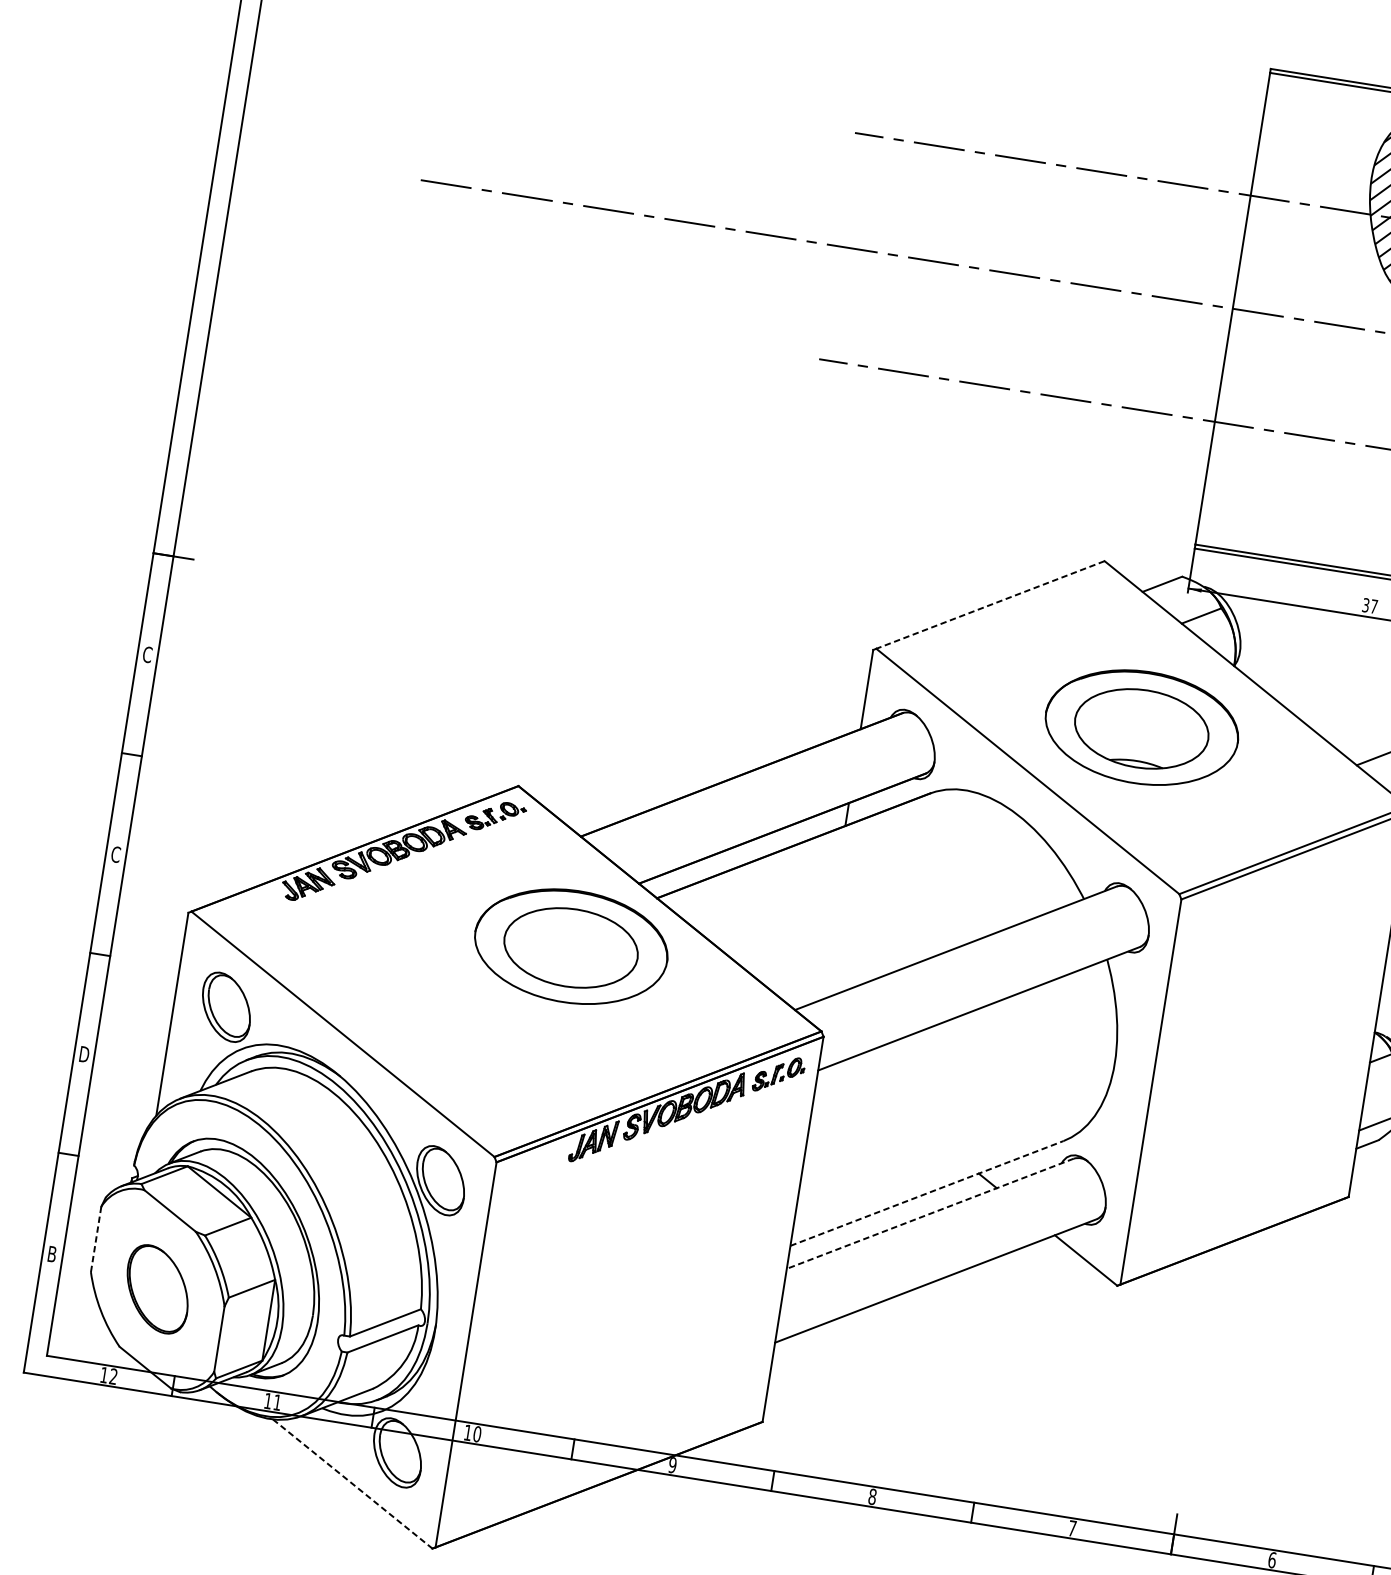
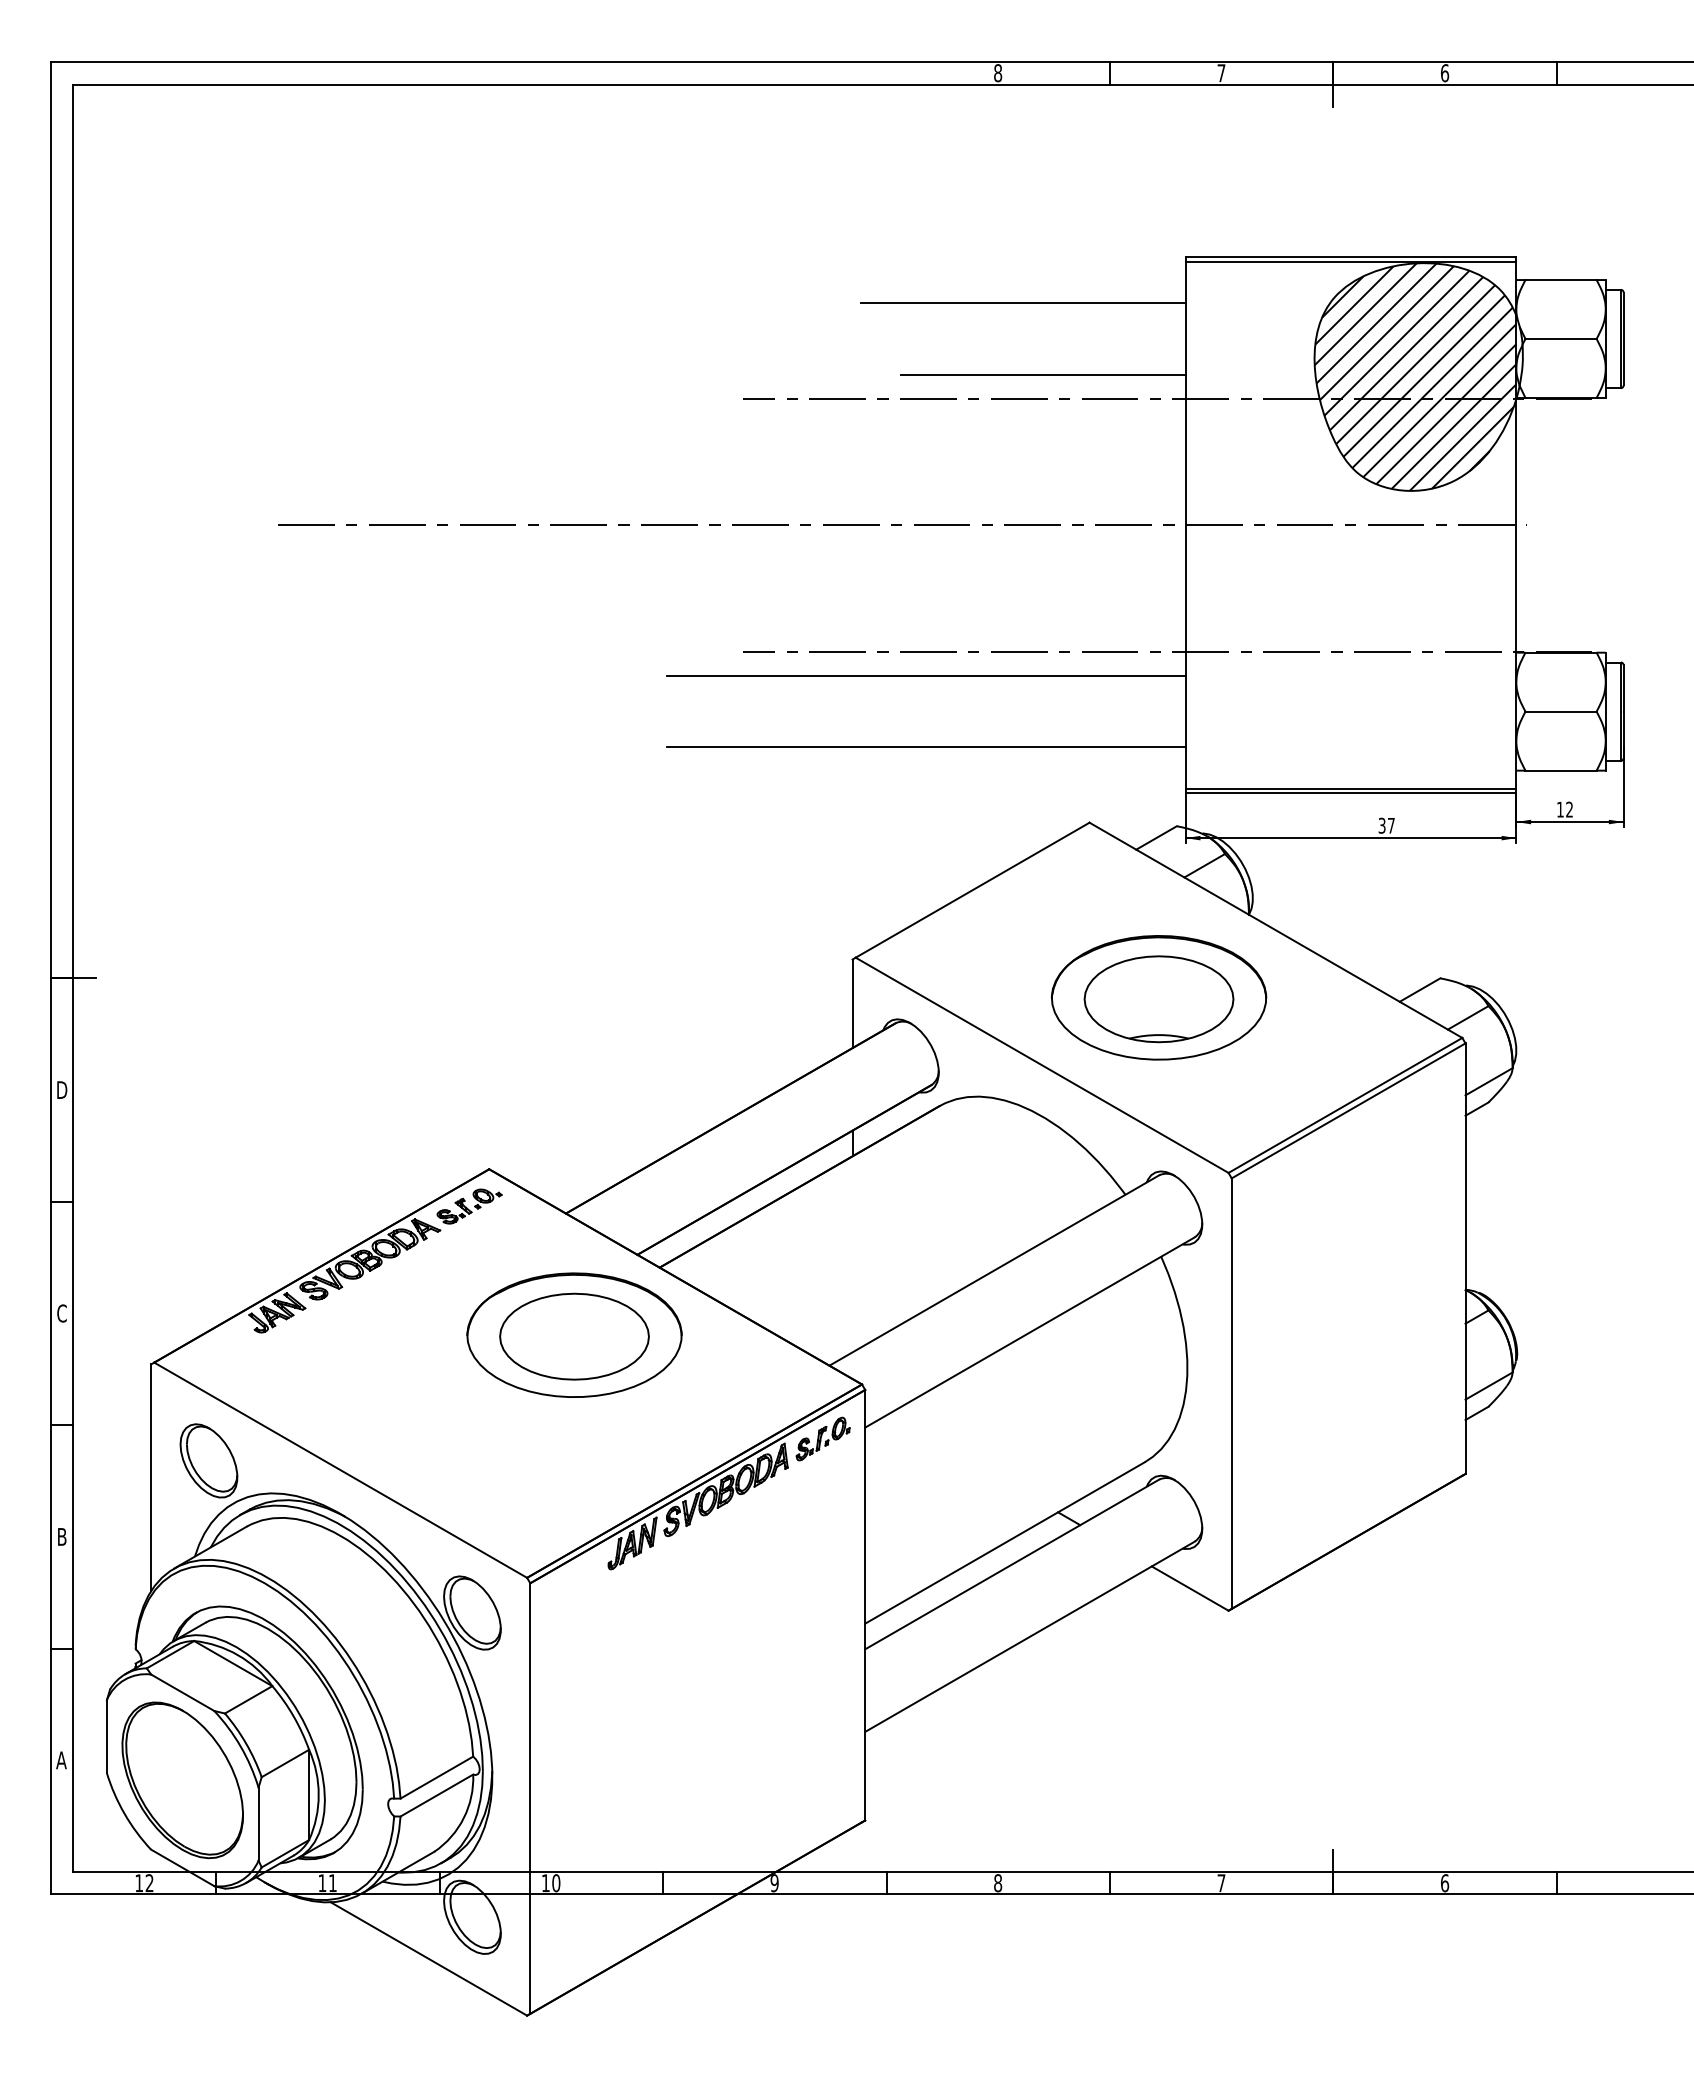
line: (1119, 87) -> (1023, 303), added
line: (1126, 153) -> (1042, 374), added
line: (979, 406) -> (926, 675), added
line: (969, 470) -> (926, 747), added
line: (990, 605) -> (972, 890), dashed -> solid
text: (147, 655) -> (62, 1090), C -> D
text: (84, 1054) -> (62, 1536), D -> B
line: (927, 1193) -> (1005, 1542), dashed -> solid
line: (930, 1213) -> (1012, 1564), dashed -> solid
line: (95, 1239) -> (106, 1736), dashed -> solid
text: (52, 1254) -> (61, 1760), B -> A
part: (157, 1289) -> (182, 1780), size x1.67
line: (353, 1484) -> (429, 1959), dashed -> solid

